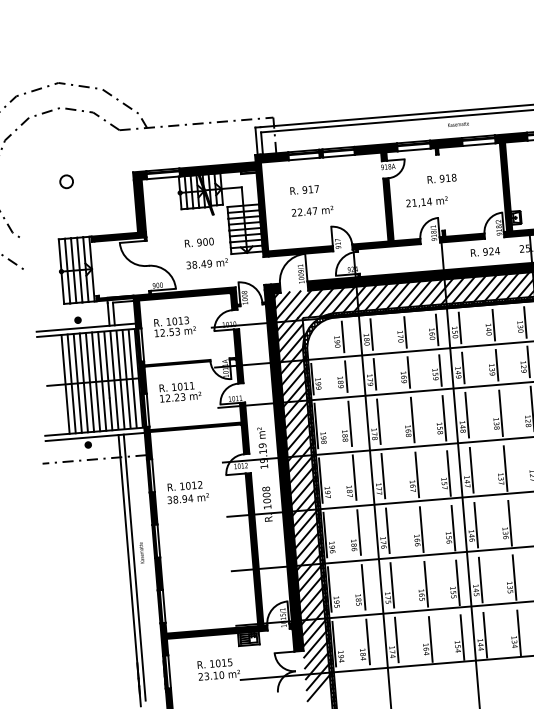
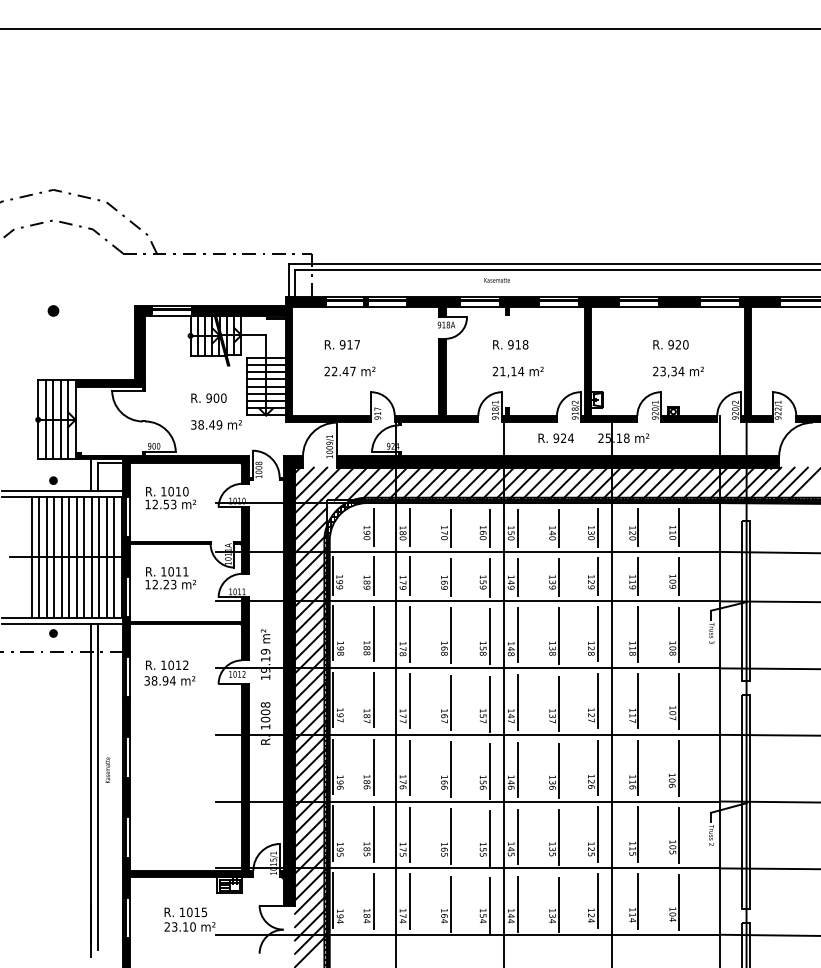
text: (457, 124) -> (496, 280), moved
part: (66, 181) -> (53, 310), size x0.62
text: (426, 201) -> (517, 371), moved
text: (186, 320) -> (185, 491), 1013 -> 1010
text: (187, 491) -> (169, 672), moved

